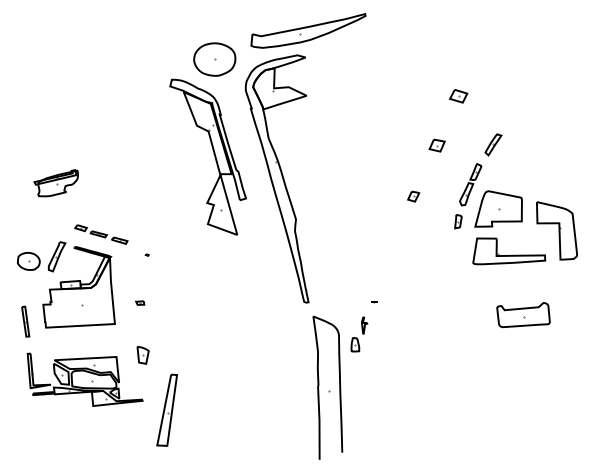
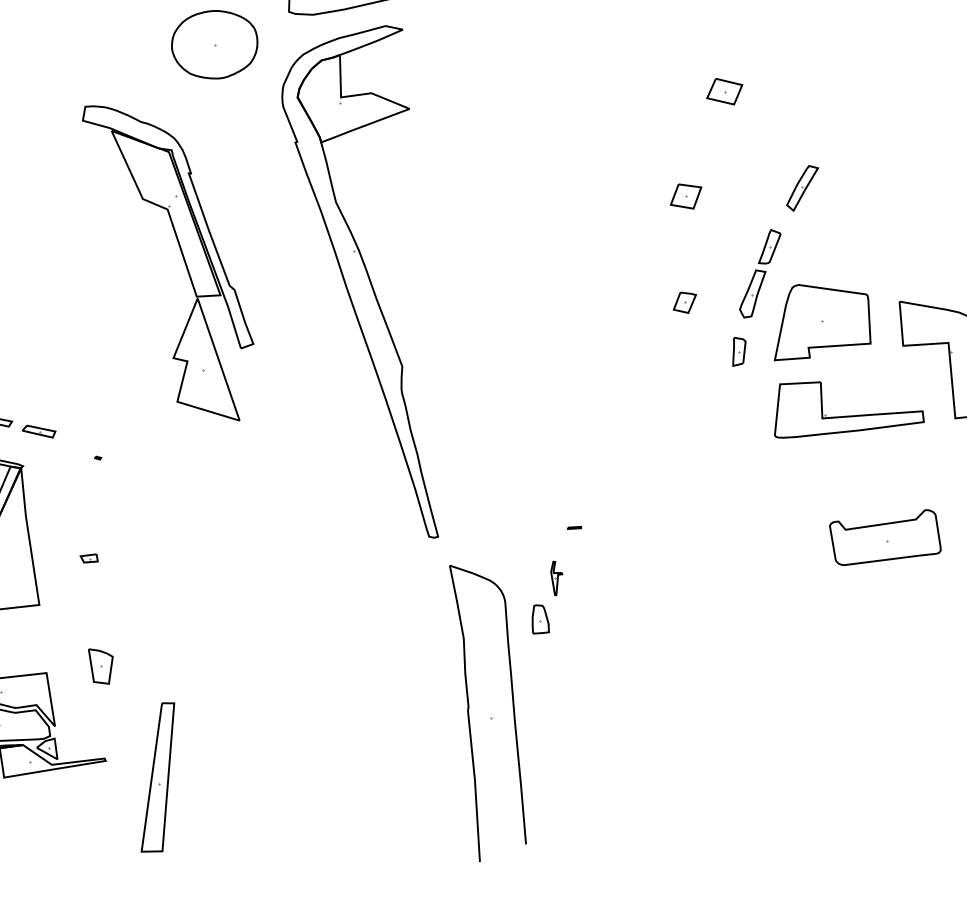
part: (213, 154) -> (180, 256), moved
part: (413, 196) -> (684, 302), moved

